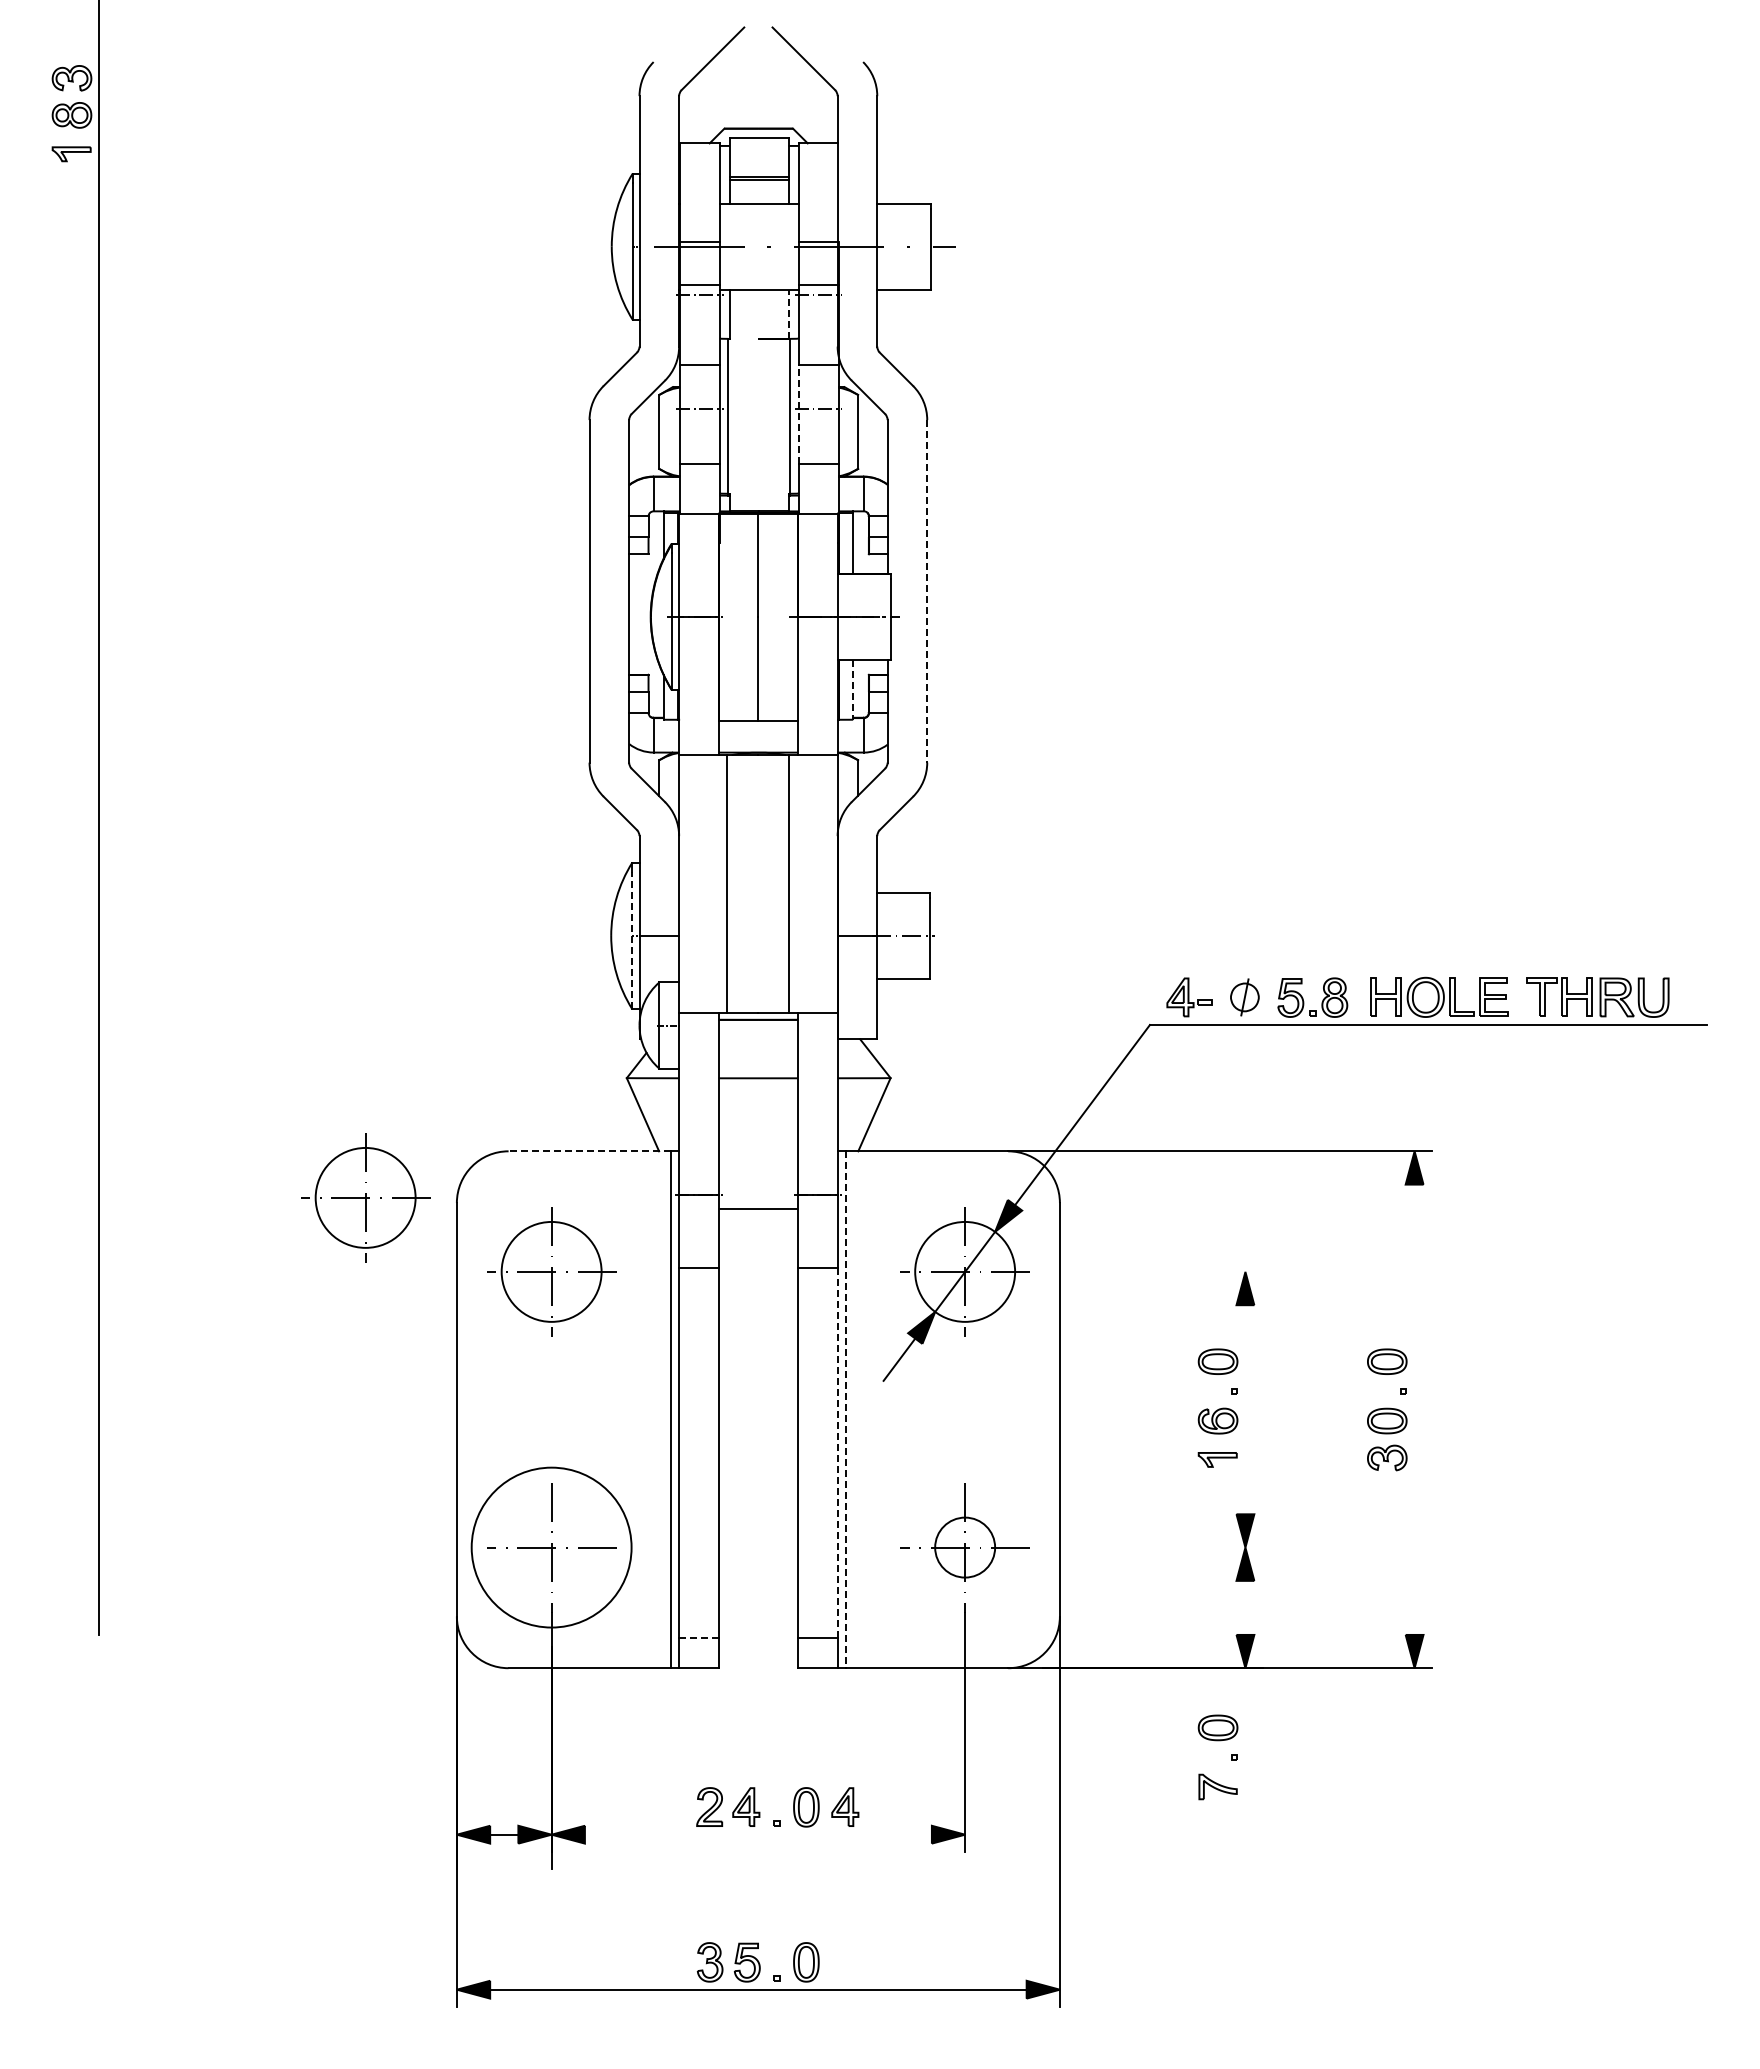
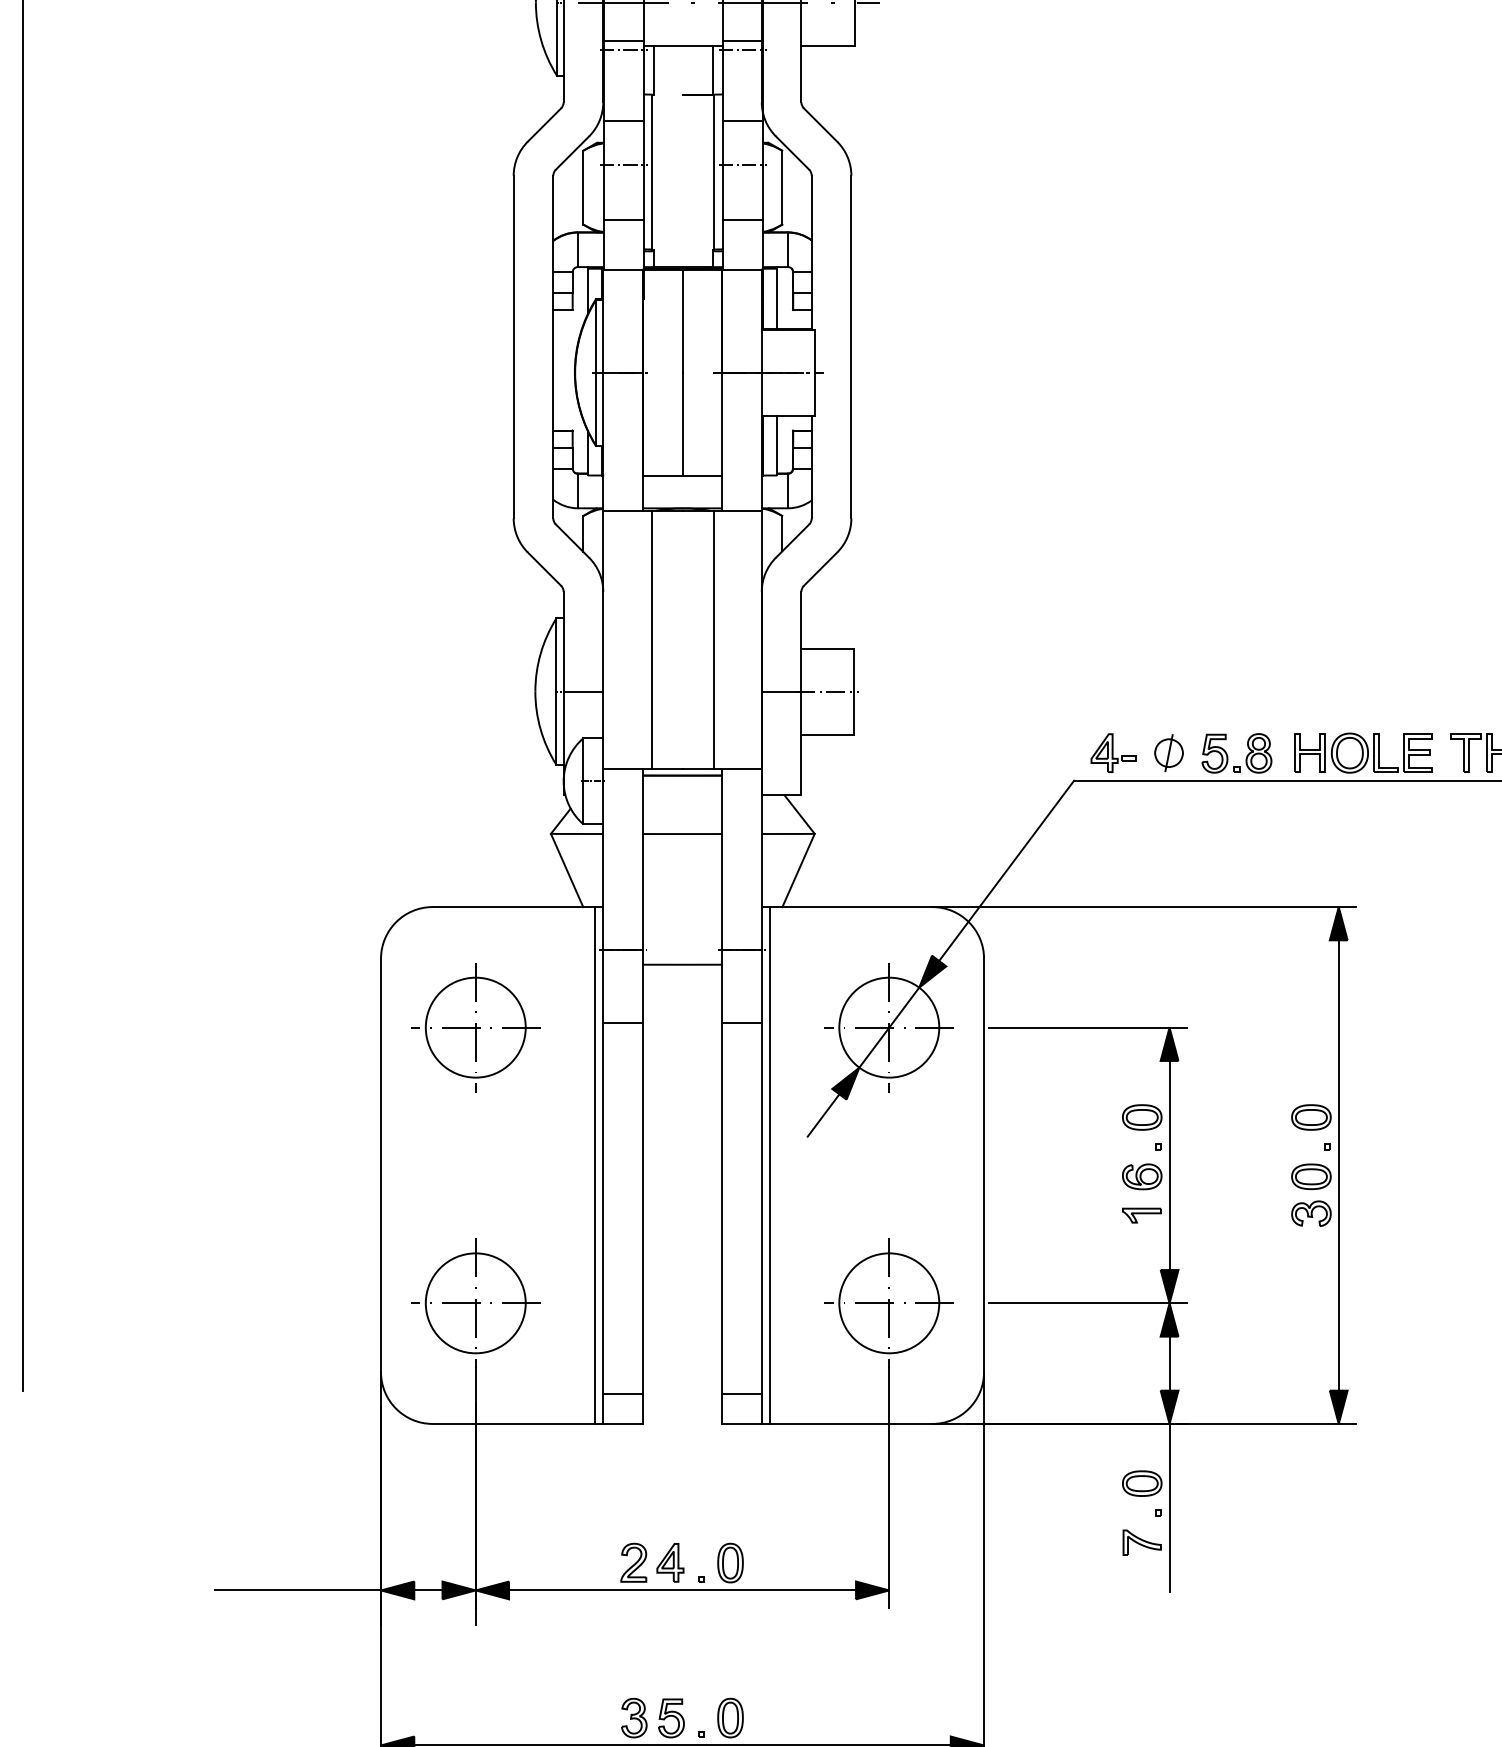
line: (788, 314) -> (712, 70), dashed -> solid
line: (798, 414) -> (722, 170), dashed -> solid
line: (927, 591) -> (851, 347), dashed -> solid
line: (853, 690) -> (777, 446), dashed -> solid
line: (632, 940) -> (556, 696), dashed -> solid
line: (589, 1151) -> (513, 907), dashed -> solid
part: (365, 1197) -> (289, 953), removed
line: (1163, 1271) -> (1087, 1027), added
line: (1245, 1409) -> (1169, 1165), added
line: (1414, 1409) -> (1338, 1165), added
line: (846, 1410) -> (770, 1166), dashed -> solid
line: (837, 1453) -> (761, 1209), dashed -> solid
circle: (551, 1547) -> (475, 1303), size x0.62
circle: (965, 1547) -> (889, 1303), size x1.67
line: (1163, 1547) -> (1087, 1303), added
line: (1245, 1607) -> (1169, 1363), added
line: (698, 1637) -> (622, 1393), dashed -> solid
line: (1245, 1752) -> (1169, 1508), added
part: (845, 1806) -> (769, 1562), removed
line: (373, 1834) -> (297, 1590), added
line: (757, 1834) -> (681, 1590), added

